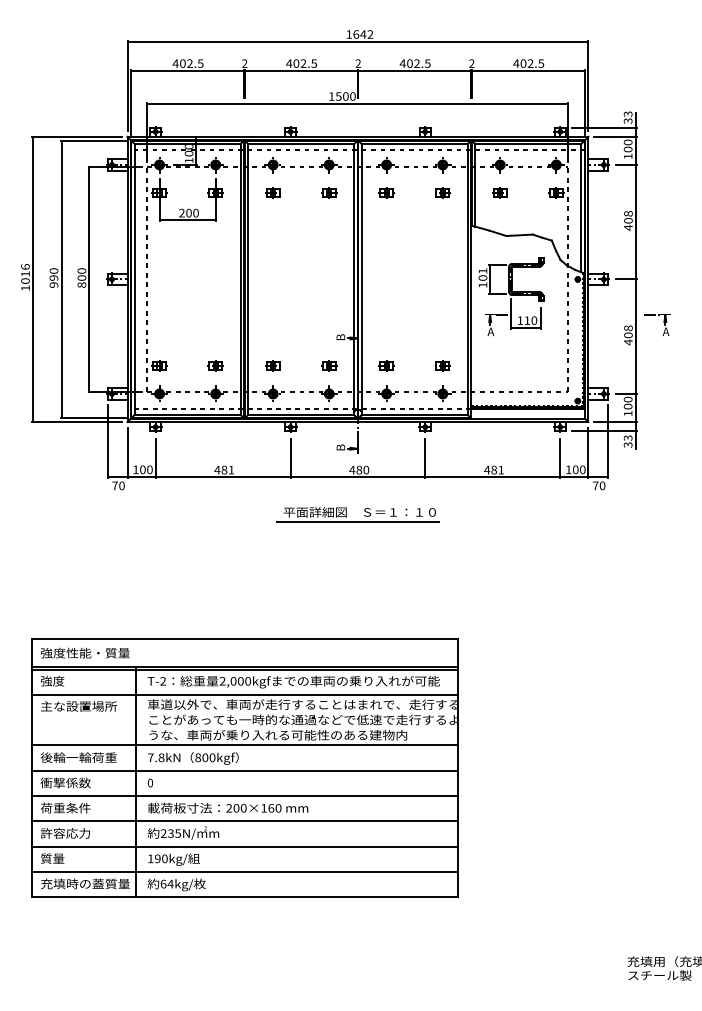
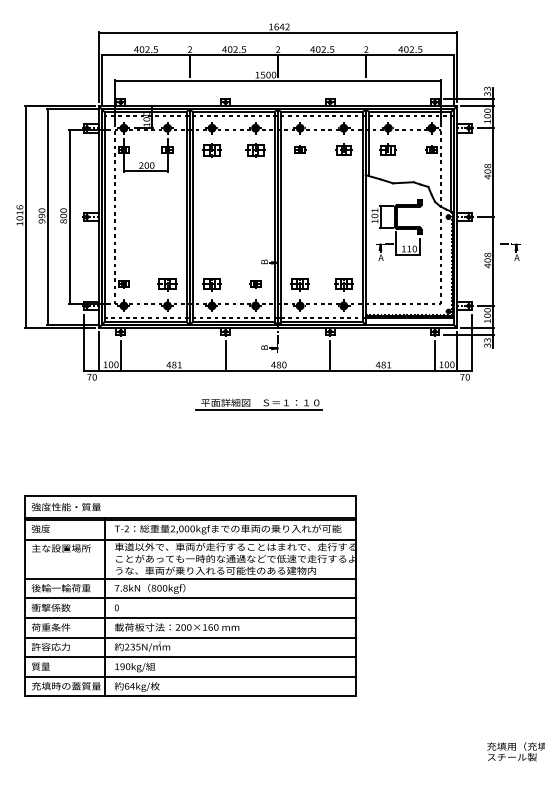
part: (272, 192) -> (211, 149), size x1.6
part: (329, 192) -> (255, 149), size x1.6
part: (442, 192) -> (343, 149), size x1.4
part: (500, 192) -> (388, 149), size x1.4
part: (215, 366) -> (167, 284), size x1.6
part: (272, 366) -> (211, 284), size x1.6
part: (387, 366) -> (300, 284), size x1.6
part: (442, 366) -> (343, 284), size x1.6
part: (357, 514) -> (258, 404), moved

